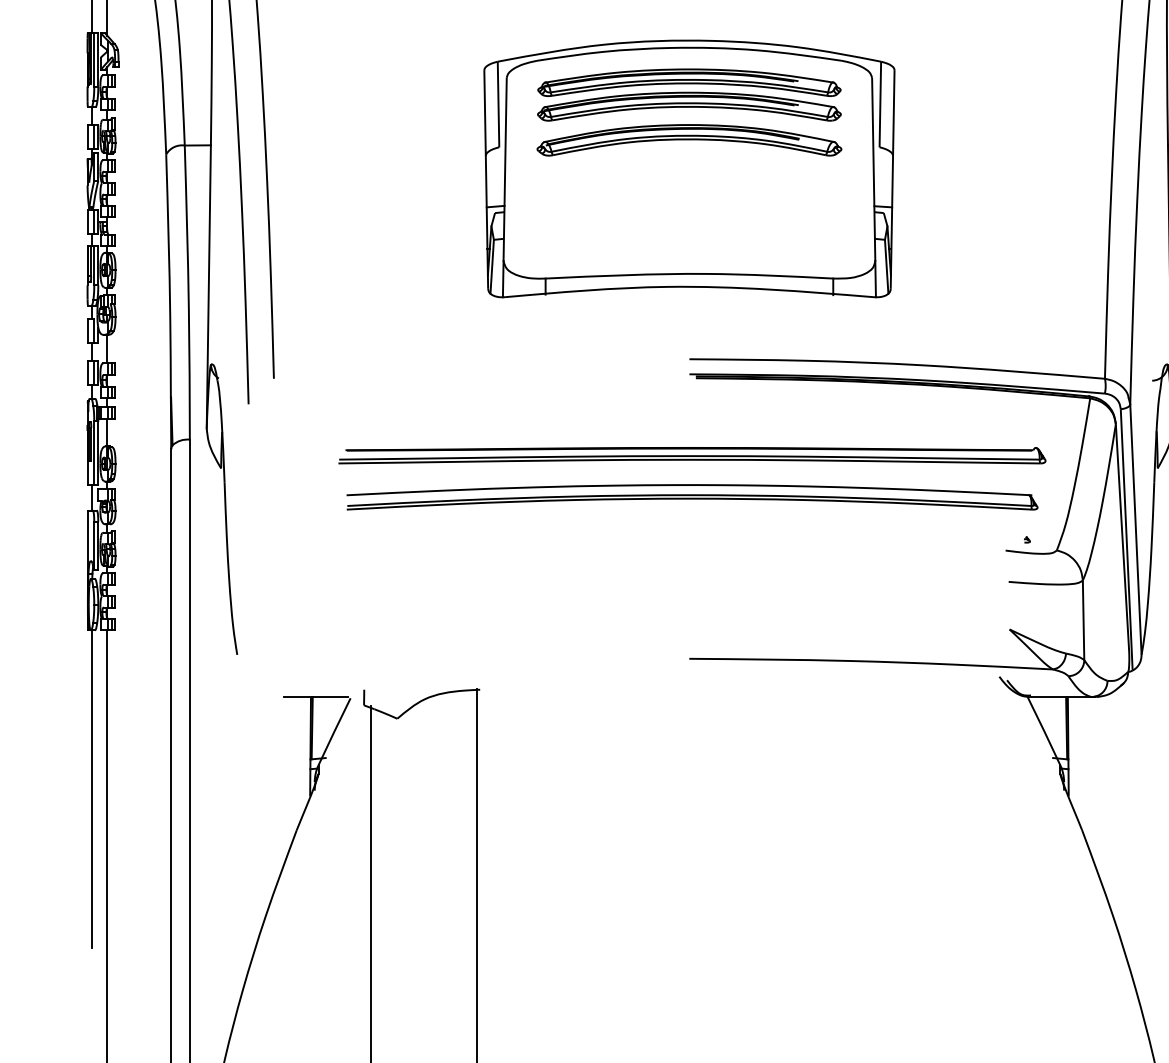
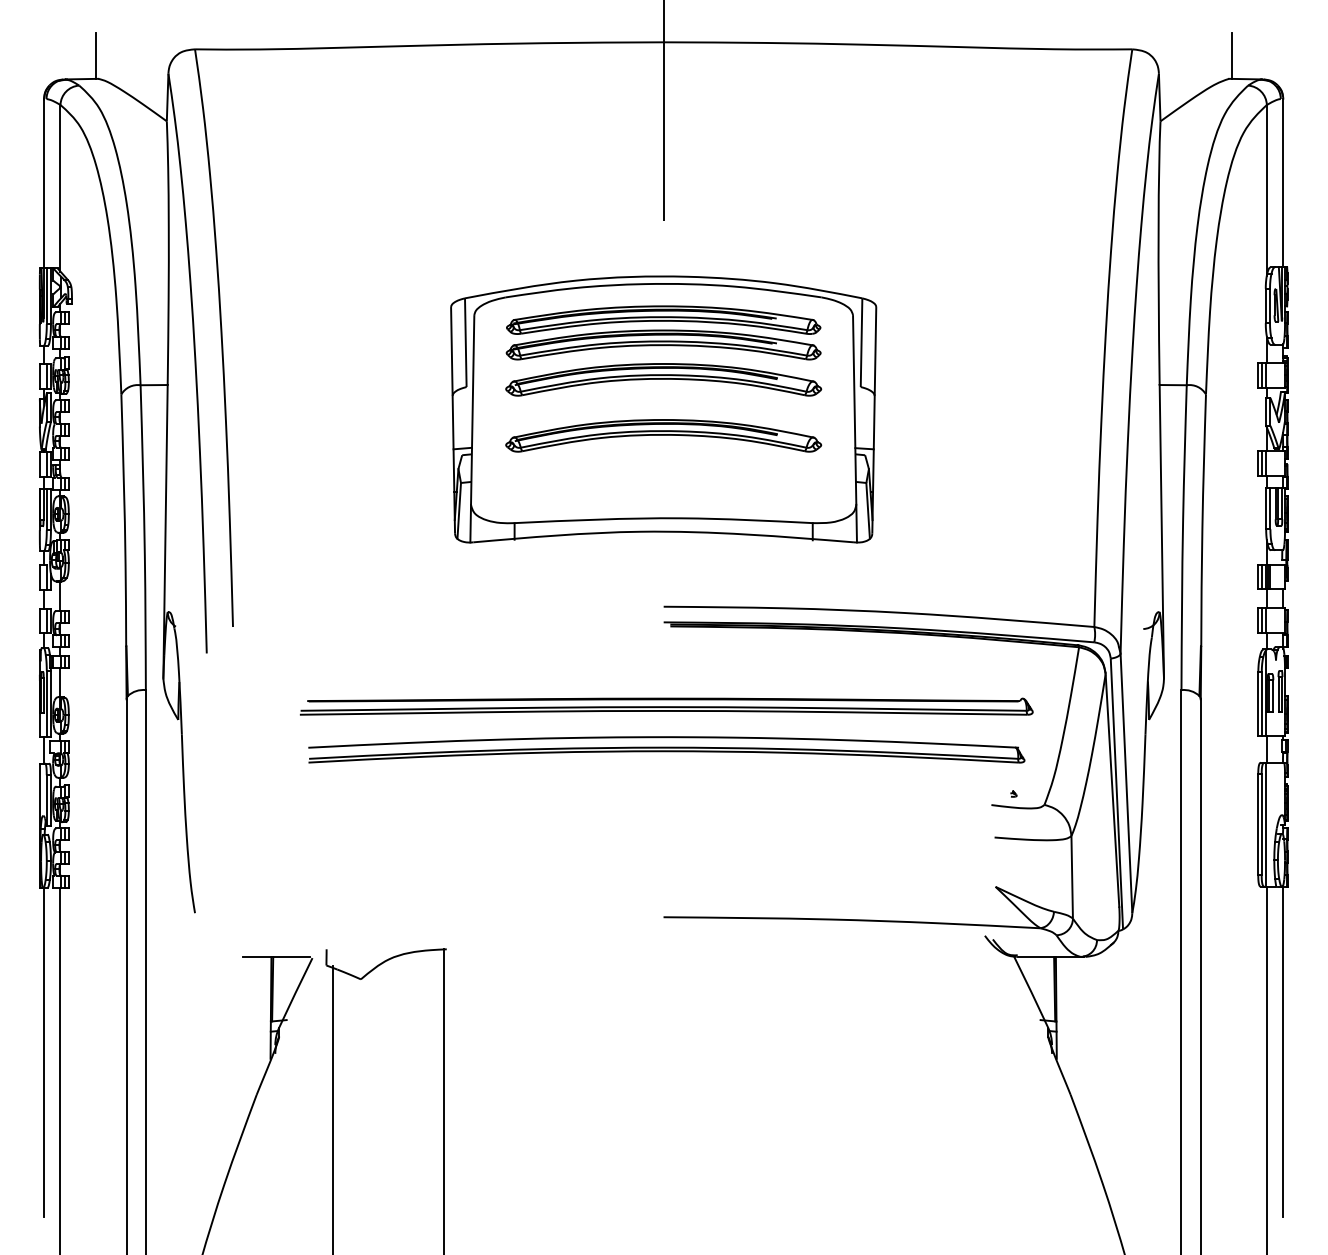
part: (689, 194) -> (663, 435), added

